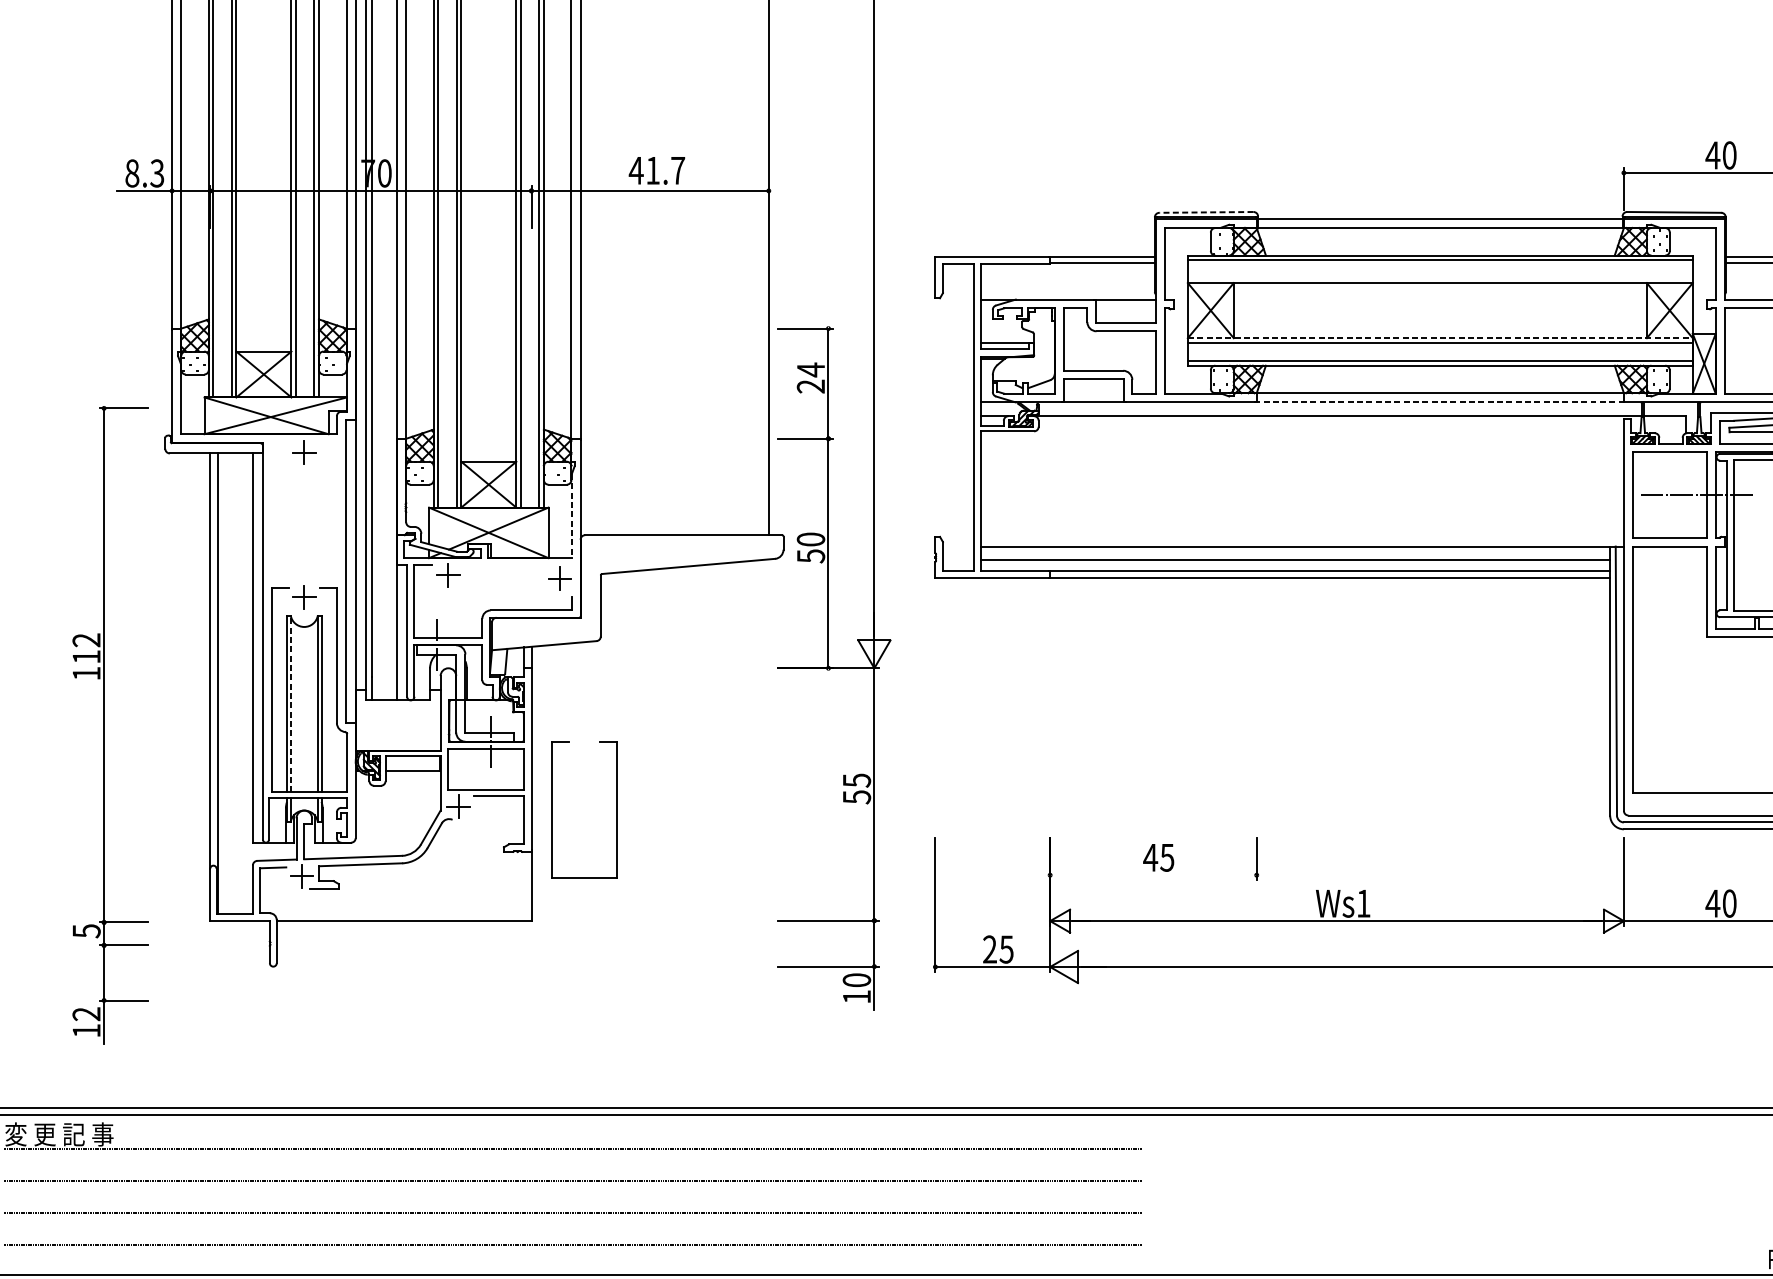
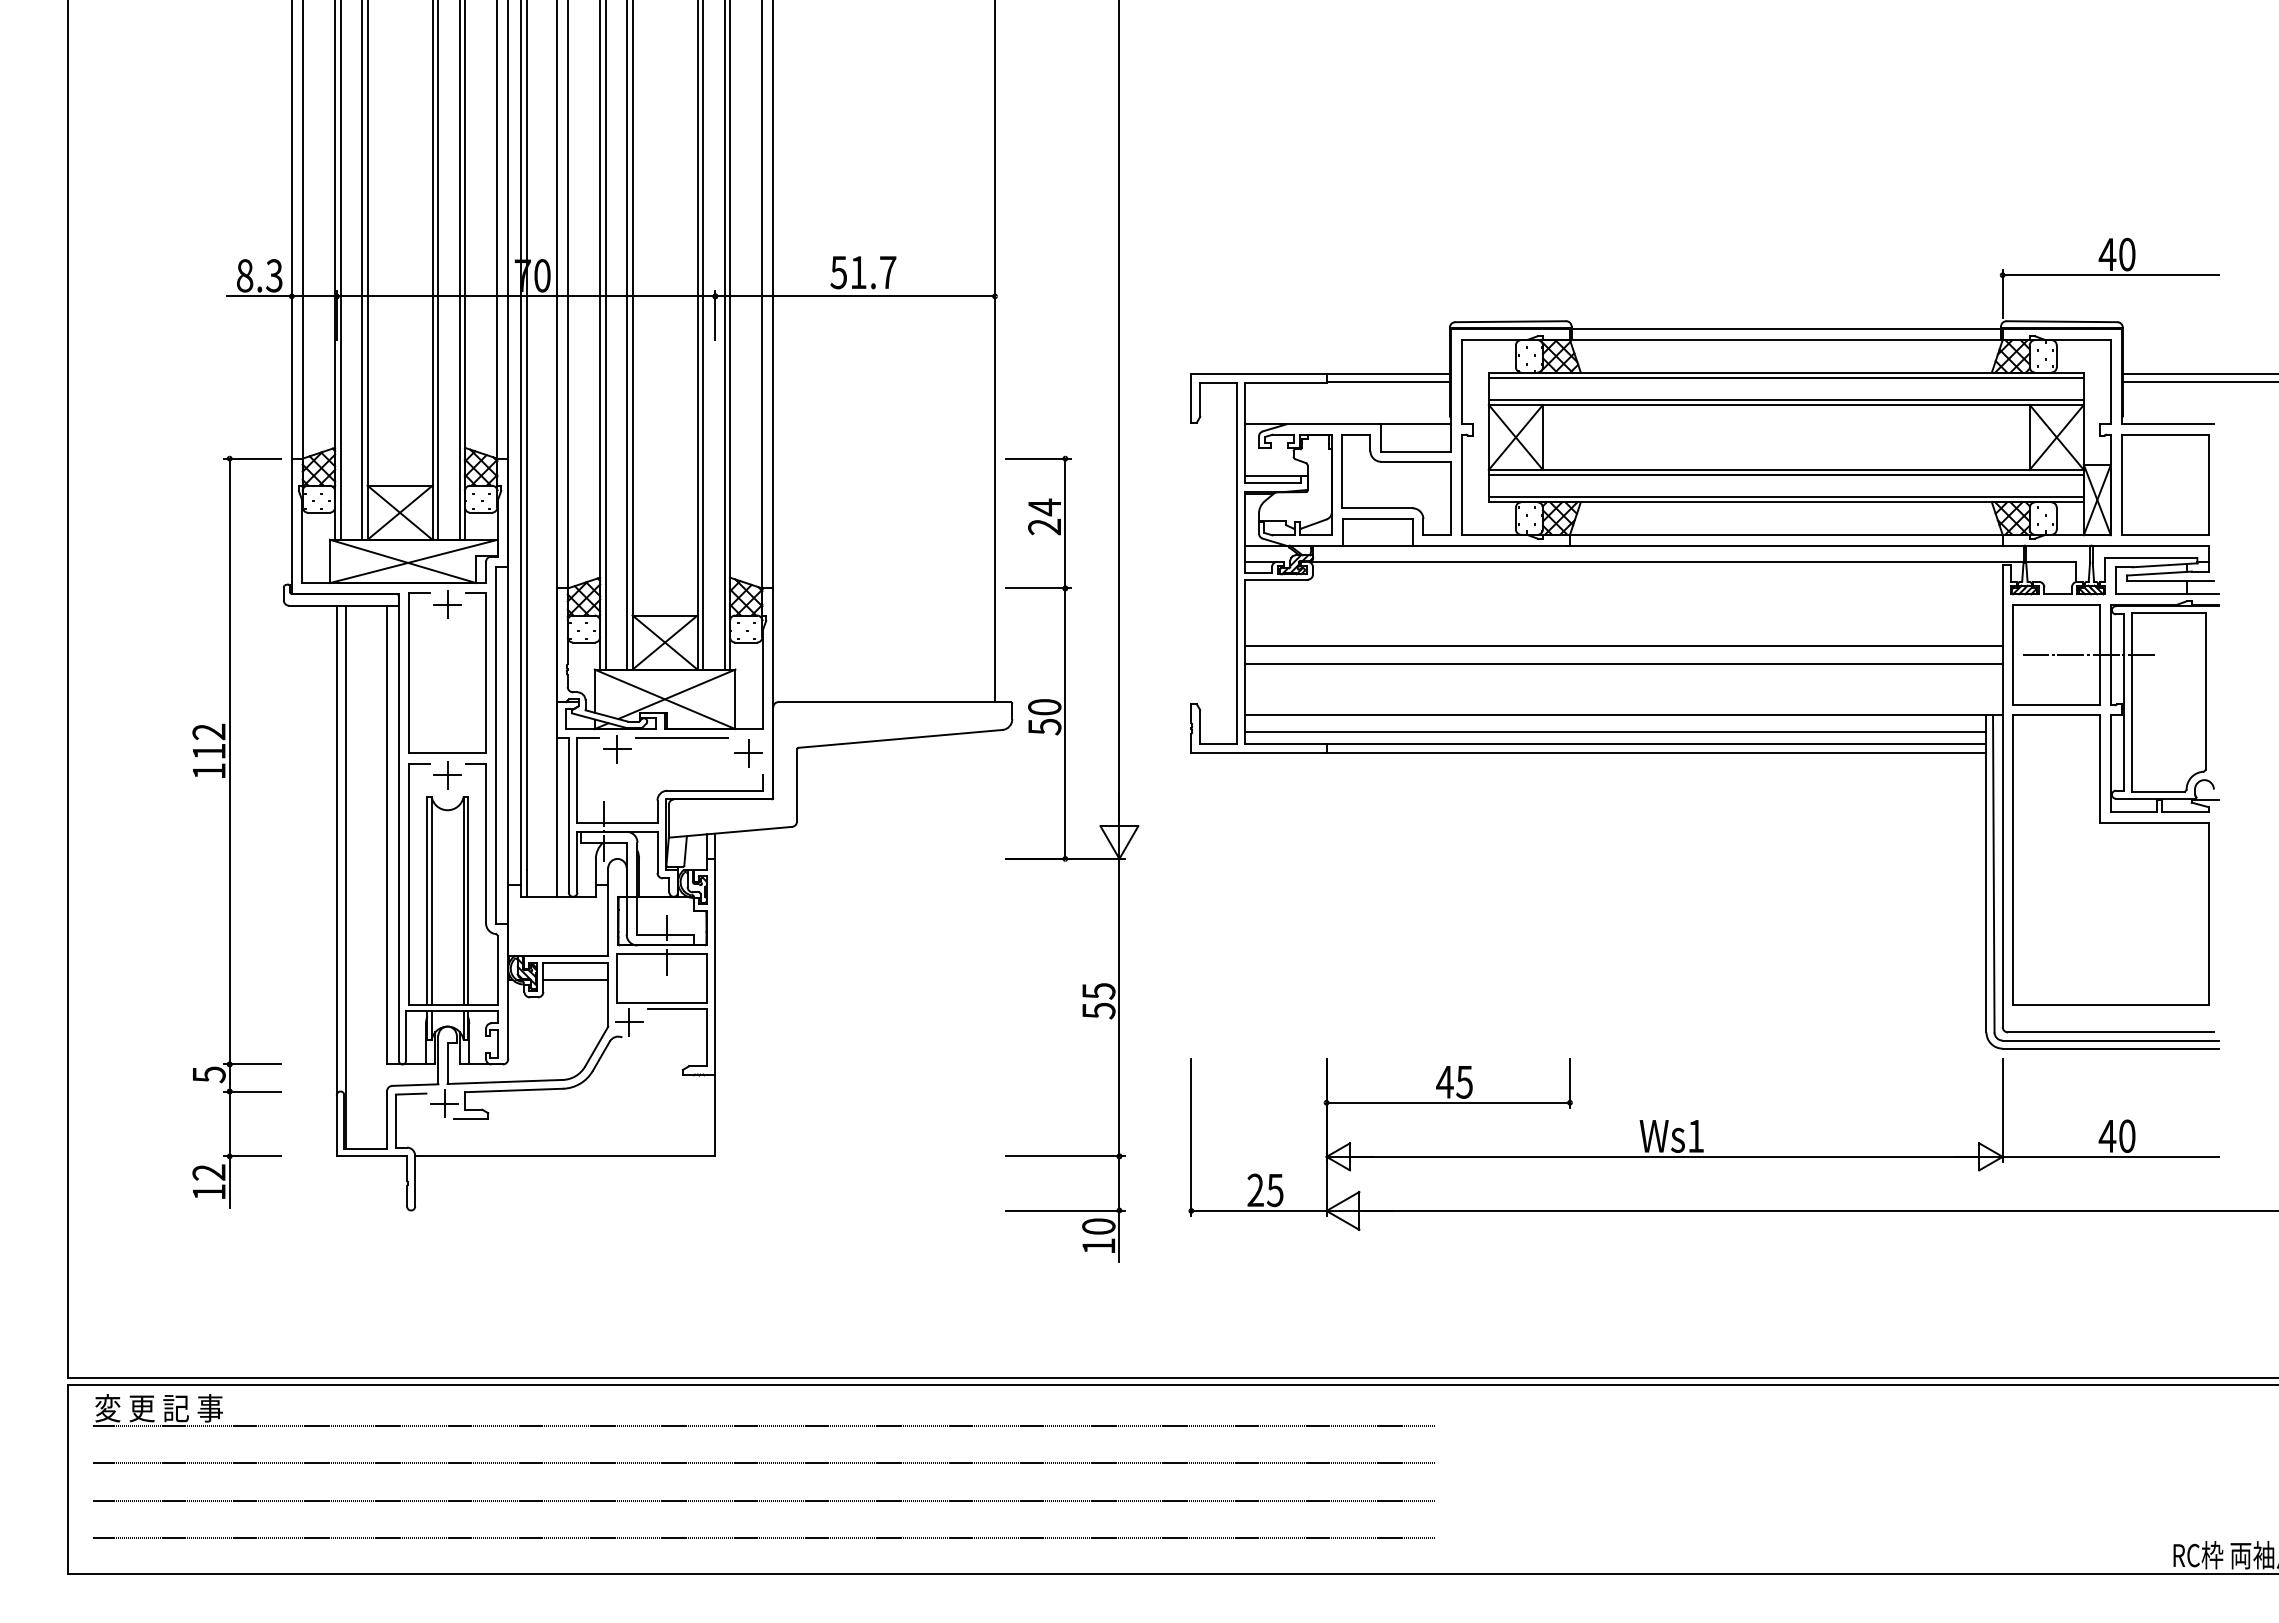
text: (635, 170) -> (838, 272), 41.7 -> 51.7
line: (1206, 212) -> (1510, 321), dashed -> solid
line: (1439, 278) -> (1785, 399), added
line: (1440, 337) -> (1786, 469), dashed -> solid
line: (1439, 402) -> (1785, 545), dashed -> solid
line: (1302, 487) -> (1623, 645), added
line: (1302, 503) -> (1623, 664), added
line: (571, 516) -> (762, 679), dashed -> solid
line: (503, 565) -> (682, 737), added
line: (290, 703) -> (431, 900), dashed -> solid
part: (109, 724) -> (236, 831), moved
part: (551, 809) -> (409, 672), moved
line: (1152, 874) -> (1447, 1102), added

